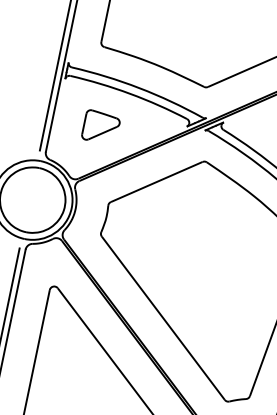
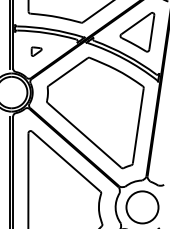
part: (100, 126) -> (36, 51), size x0.6

